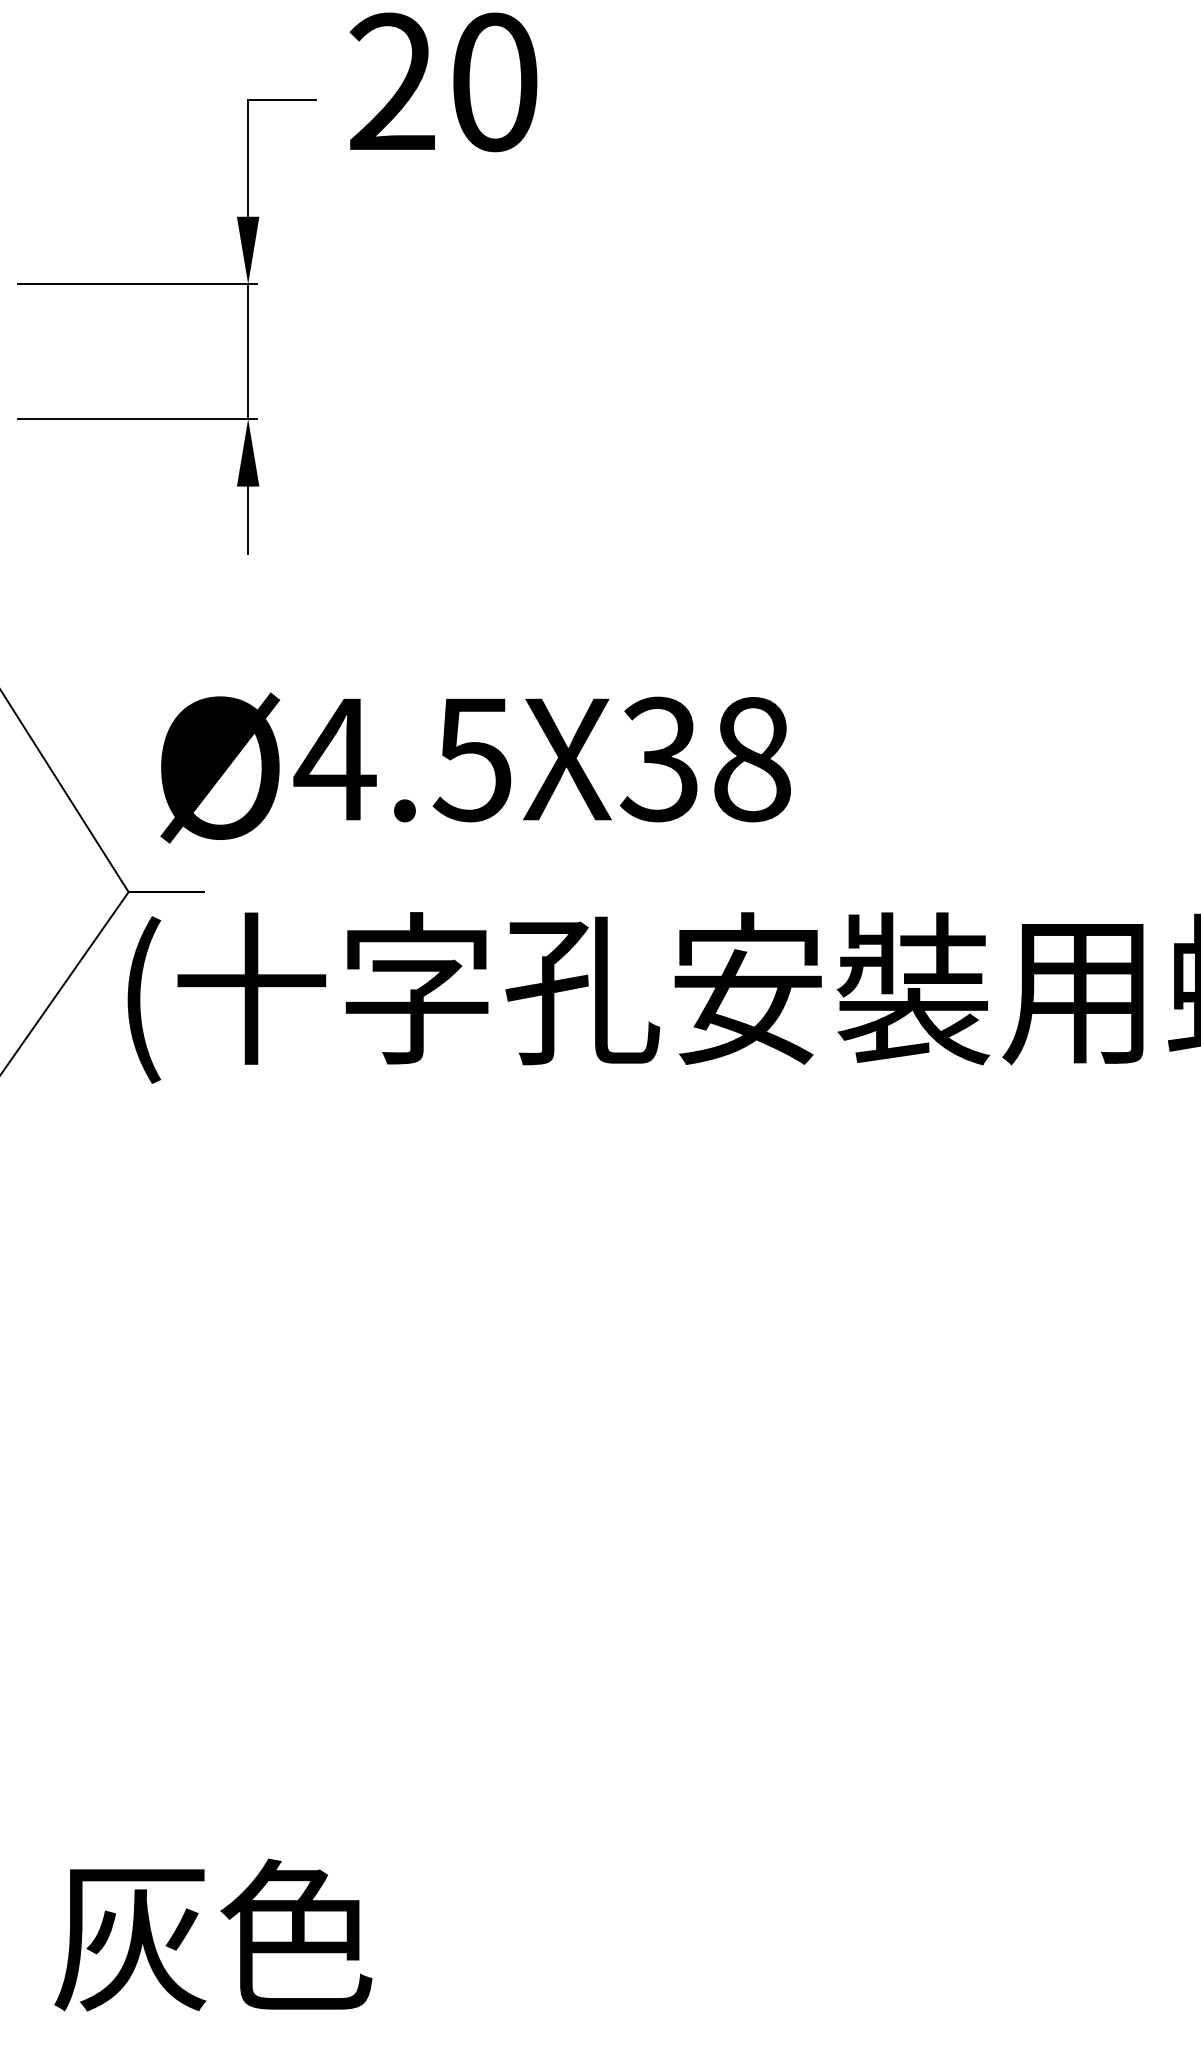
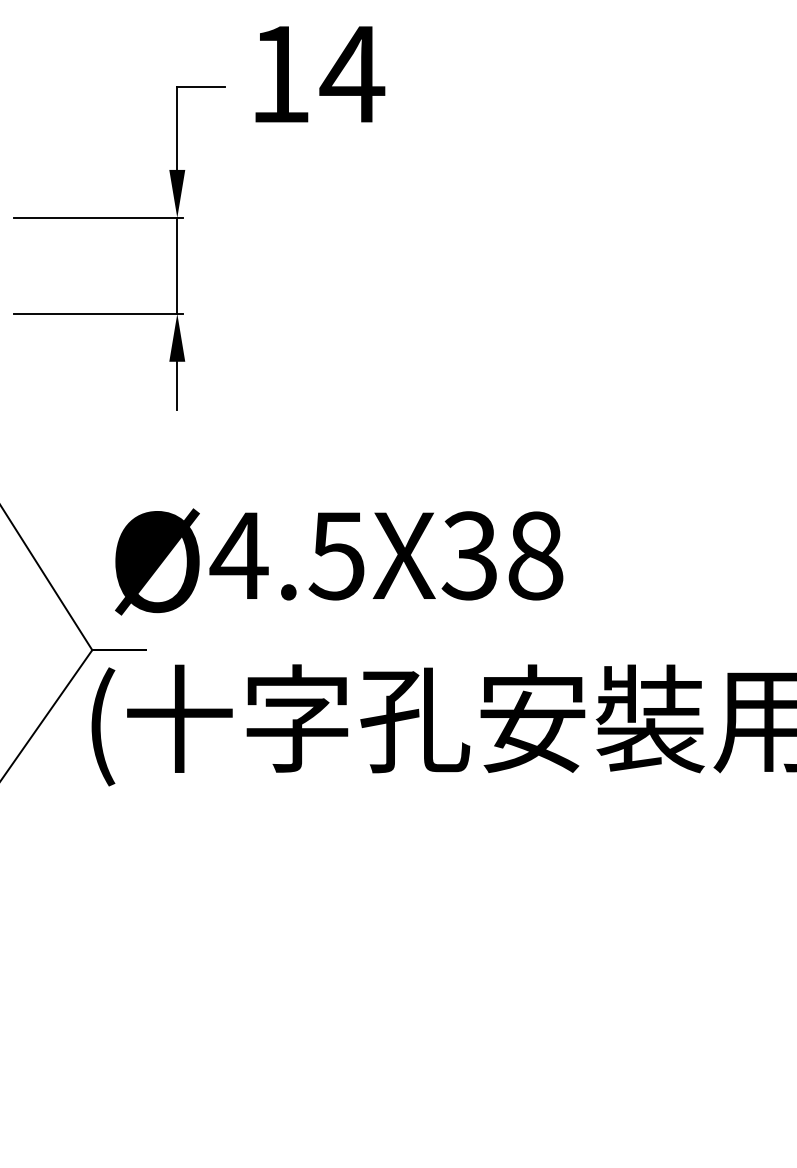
text: (444, 82) -> (316, 74), 20 -> 14

